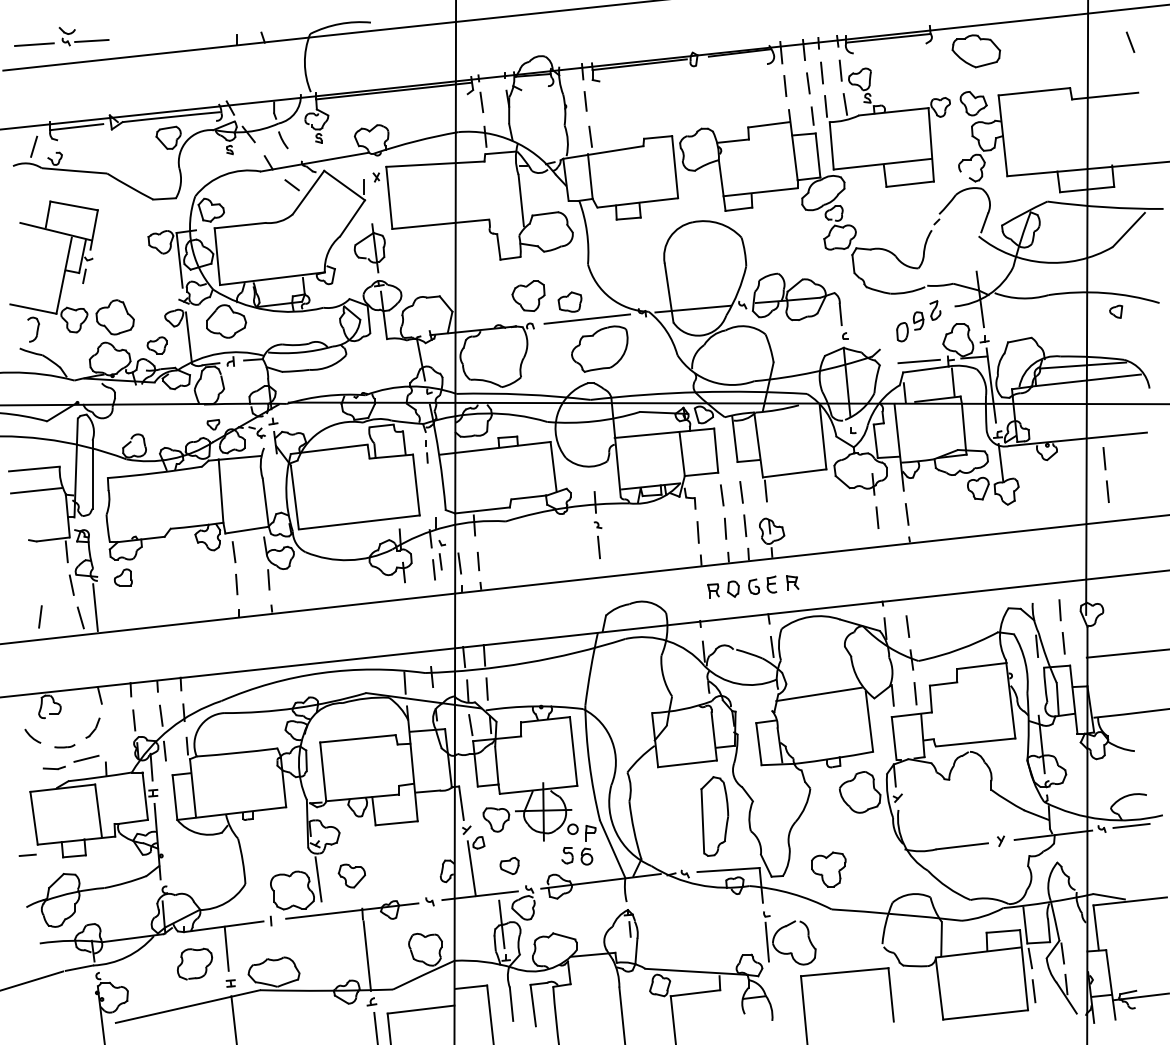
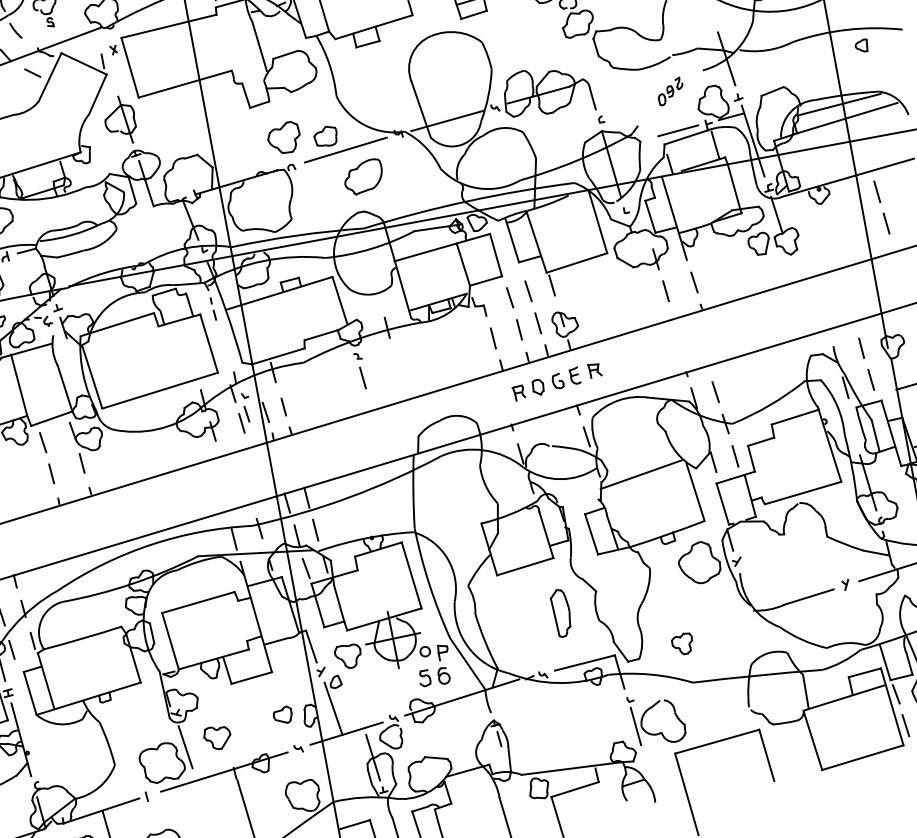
part: (918, 321) -> (670, 91), size x0.6
part: (599, 348) -> (363, 176), size x0.7
part: (597, 540) -> (360, 371), moved
part: (714, 816) -> (561, 613), size x0.6
part: (509, 865) -> (282, 714), moved
part: (828, 869) -> (682, 644), size x0.6

